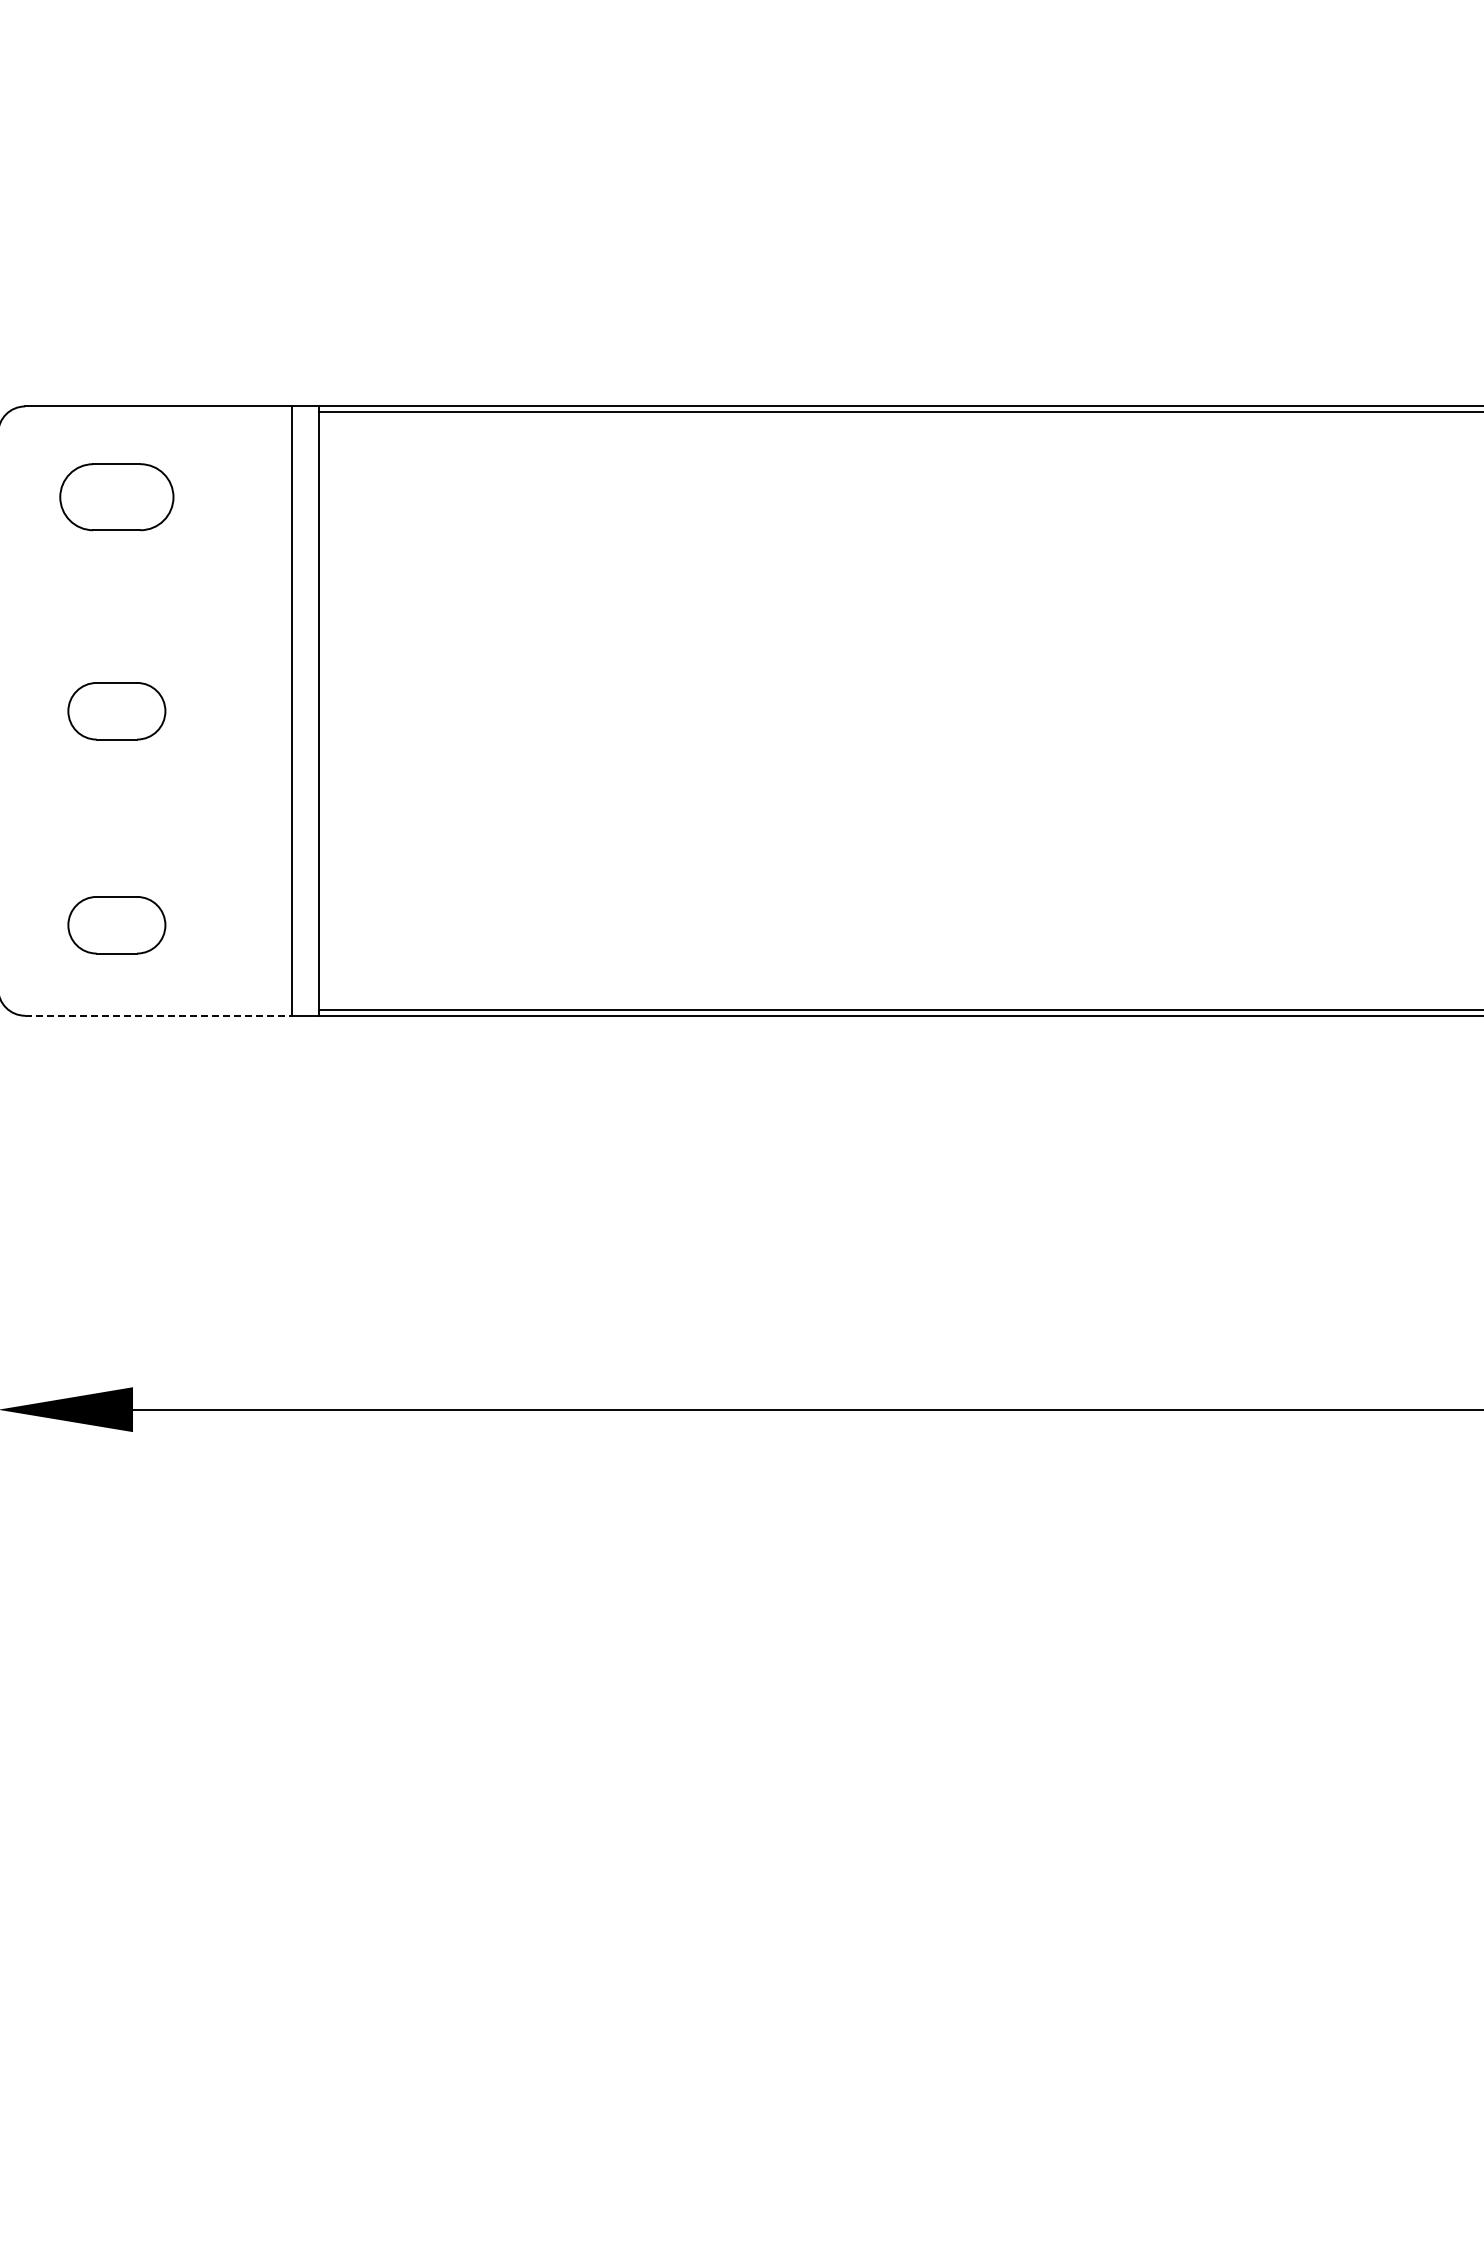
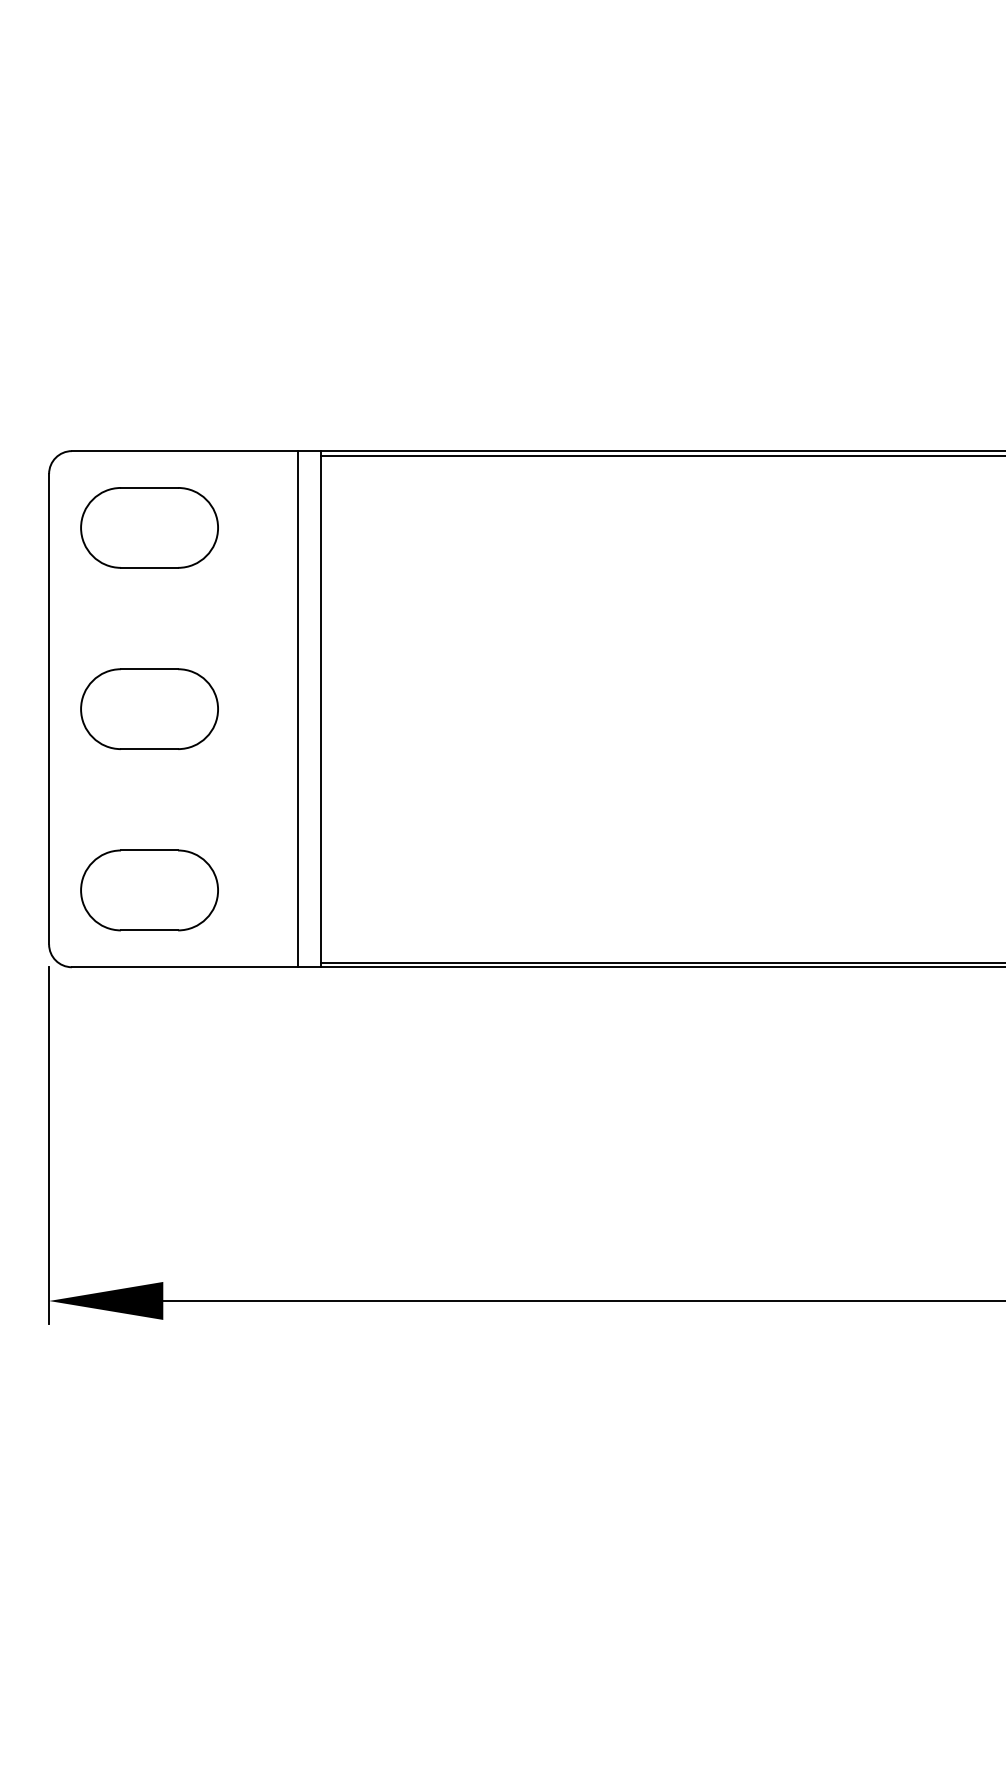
part: (116, 497) -> (149, 528), size x1.43
part: (116, 711) -> (149, 709), size x1.67
part: (116, 925) -> (149, 890), size x1.67
line: (159, 1015) -> (185, 967), dashed -> solid

